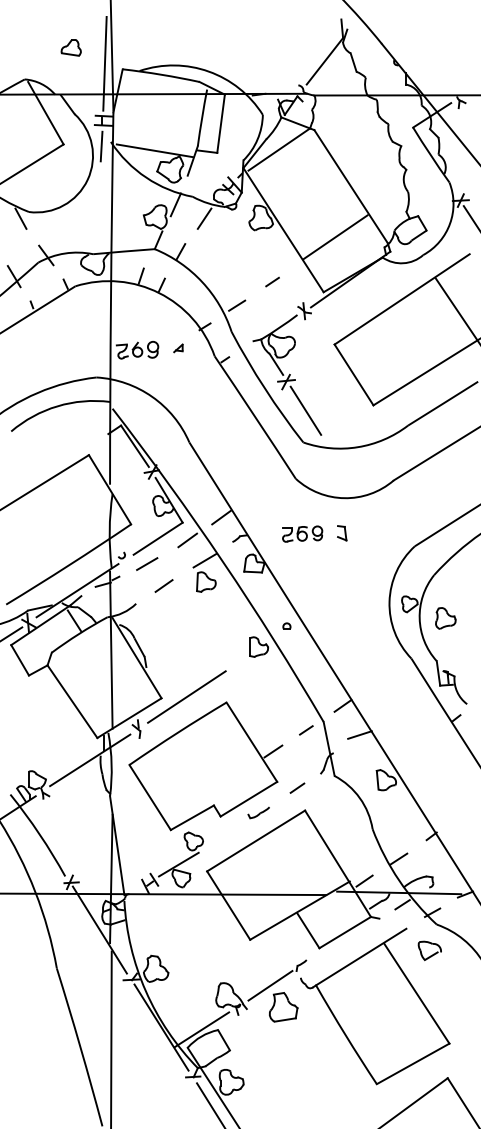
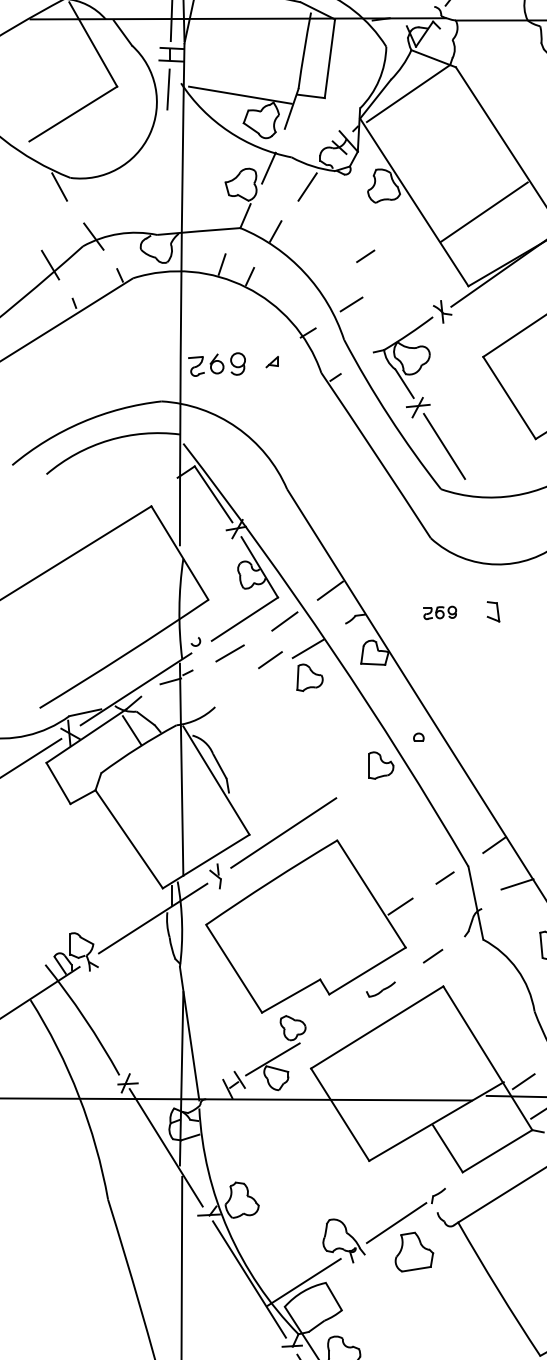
line: (272, 281) -> (365, 255), moved
part: (302, 533) -> (439, 612), size x0.6
line: (163, 585) -> (269, 659), moved

